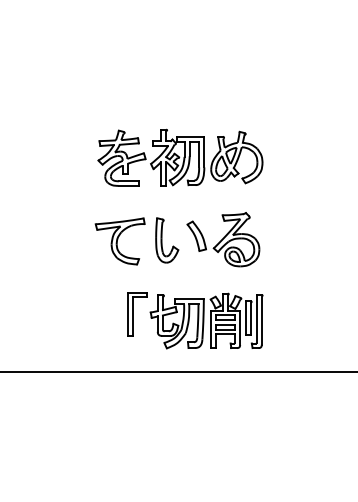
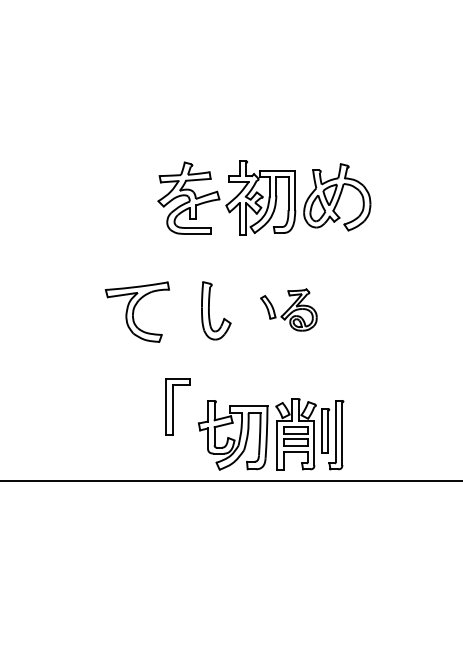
part: (180, 157) -> (264, 197), moved
part: (223, 239) -> (288, 309), size x0.6
part: (119, 241) -> (136, 312), moved
part: (206, 320) -> (270, 433), moved

